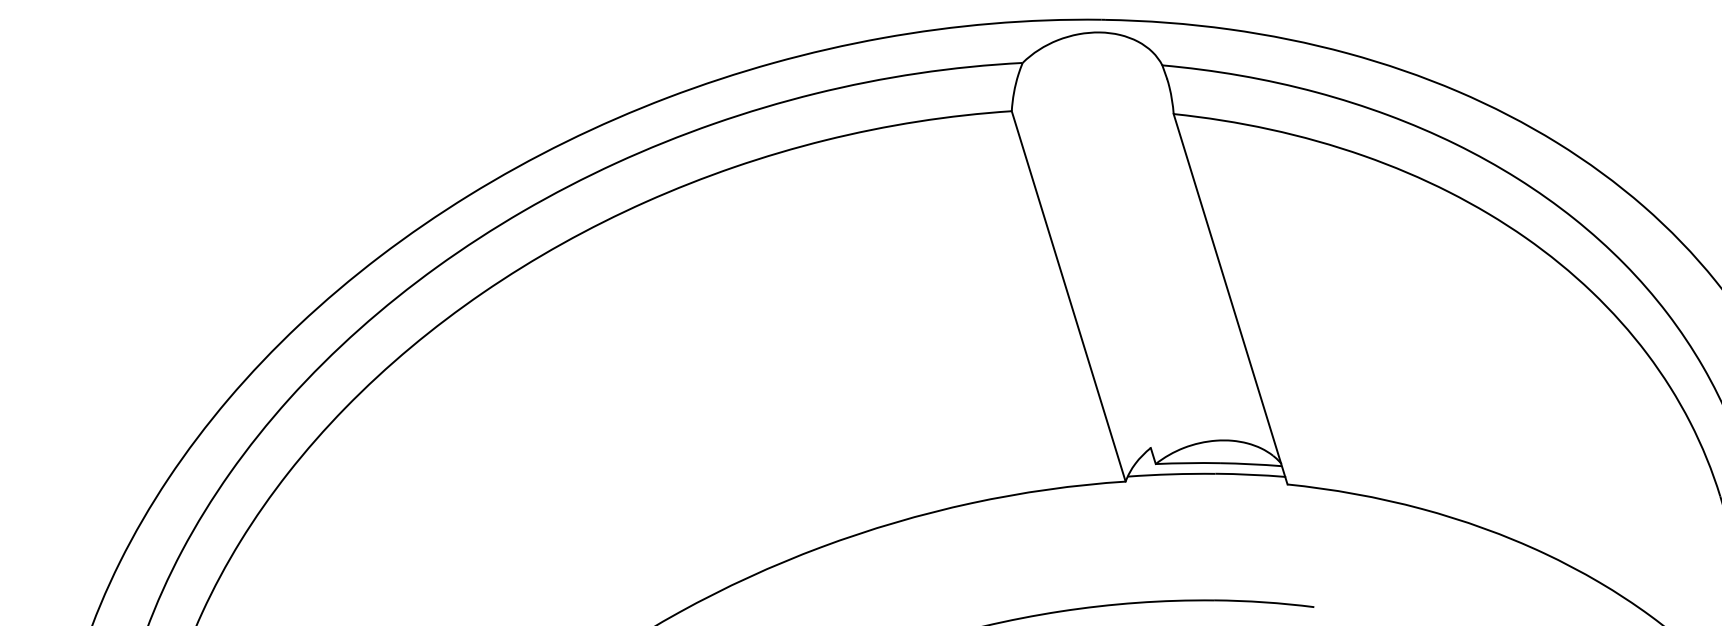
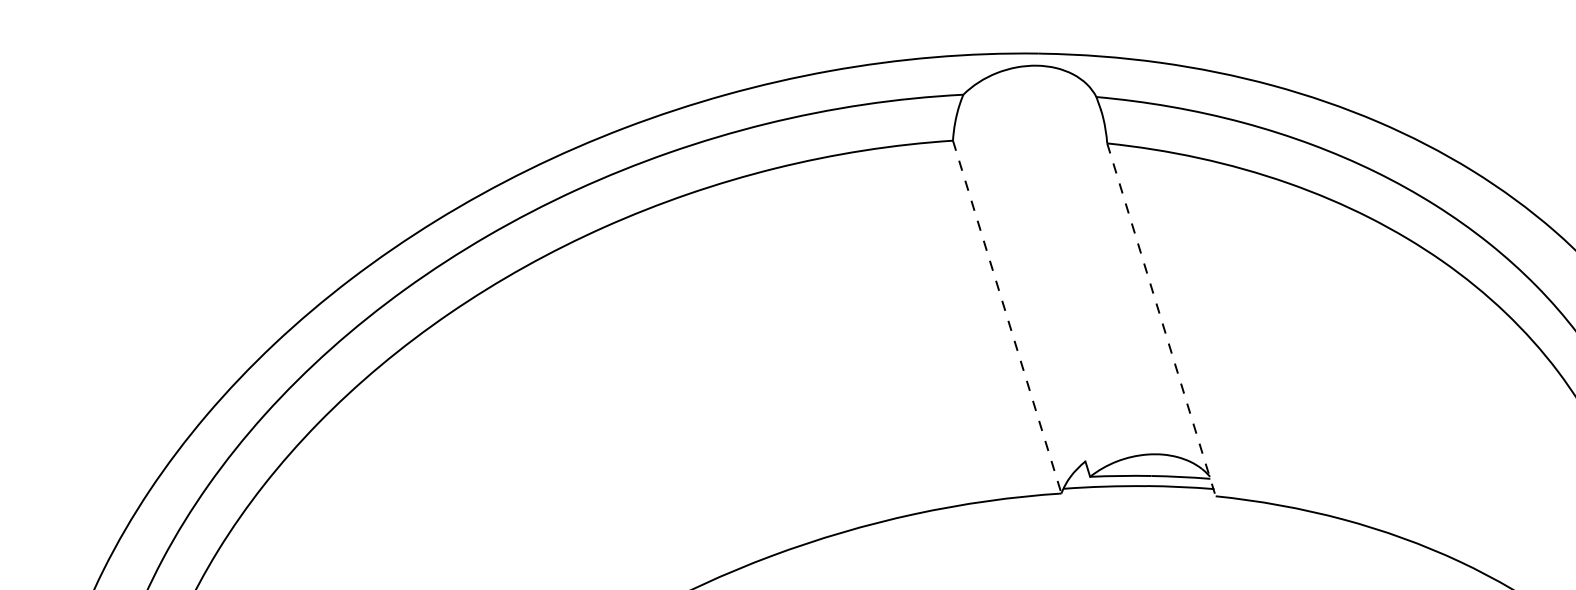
line: (1068, 296) -> (1007, 317), solid -> dashed
line: (1230, 299) -> (1161, 320), solid -> dashed

